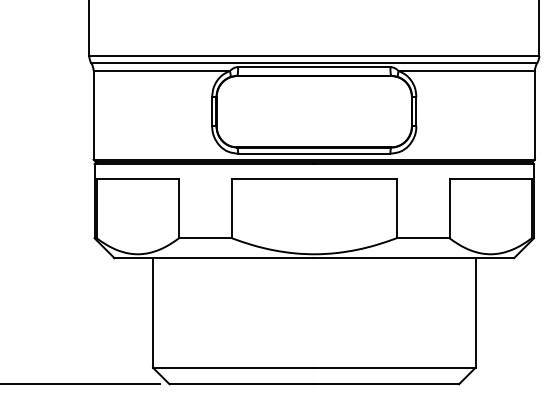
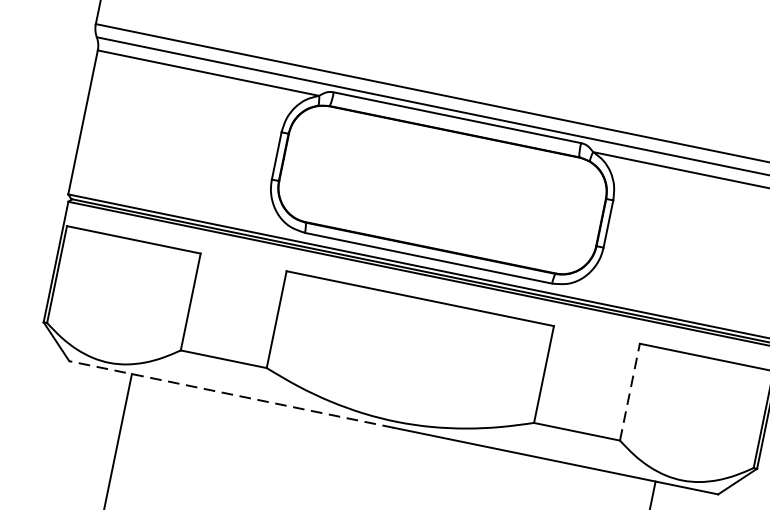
line: (449, 208) -> (629, 392), solid -> dashed
line: (214, 258) -> (231, 395), solid -> dashed

